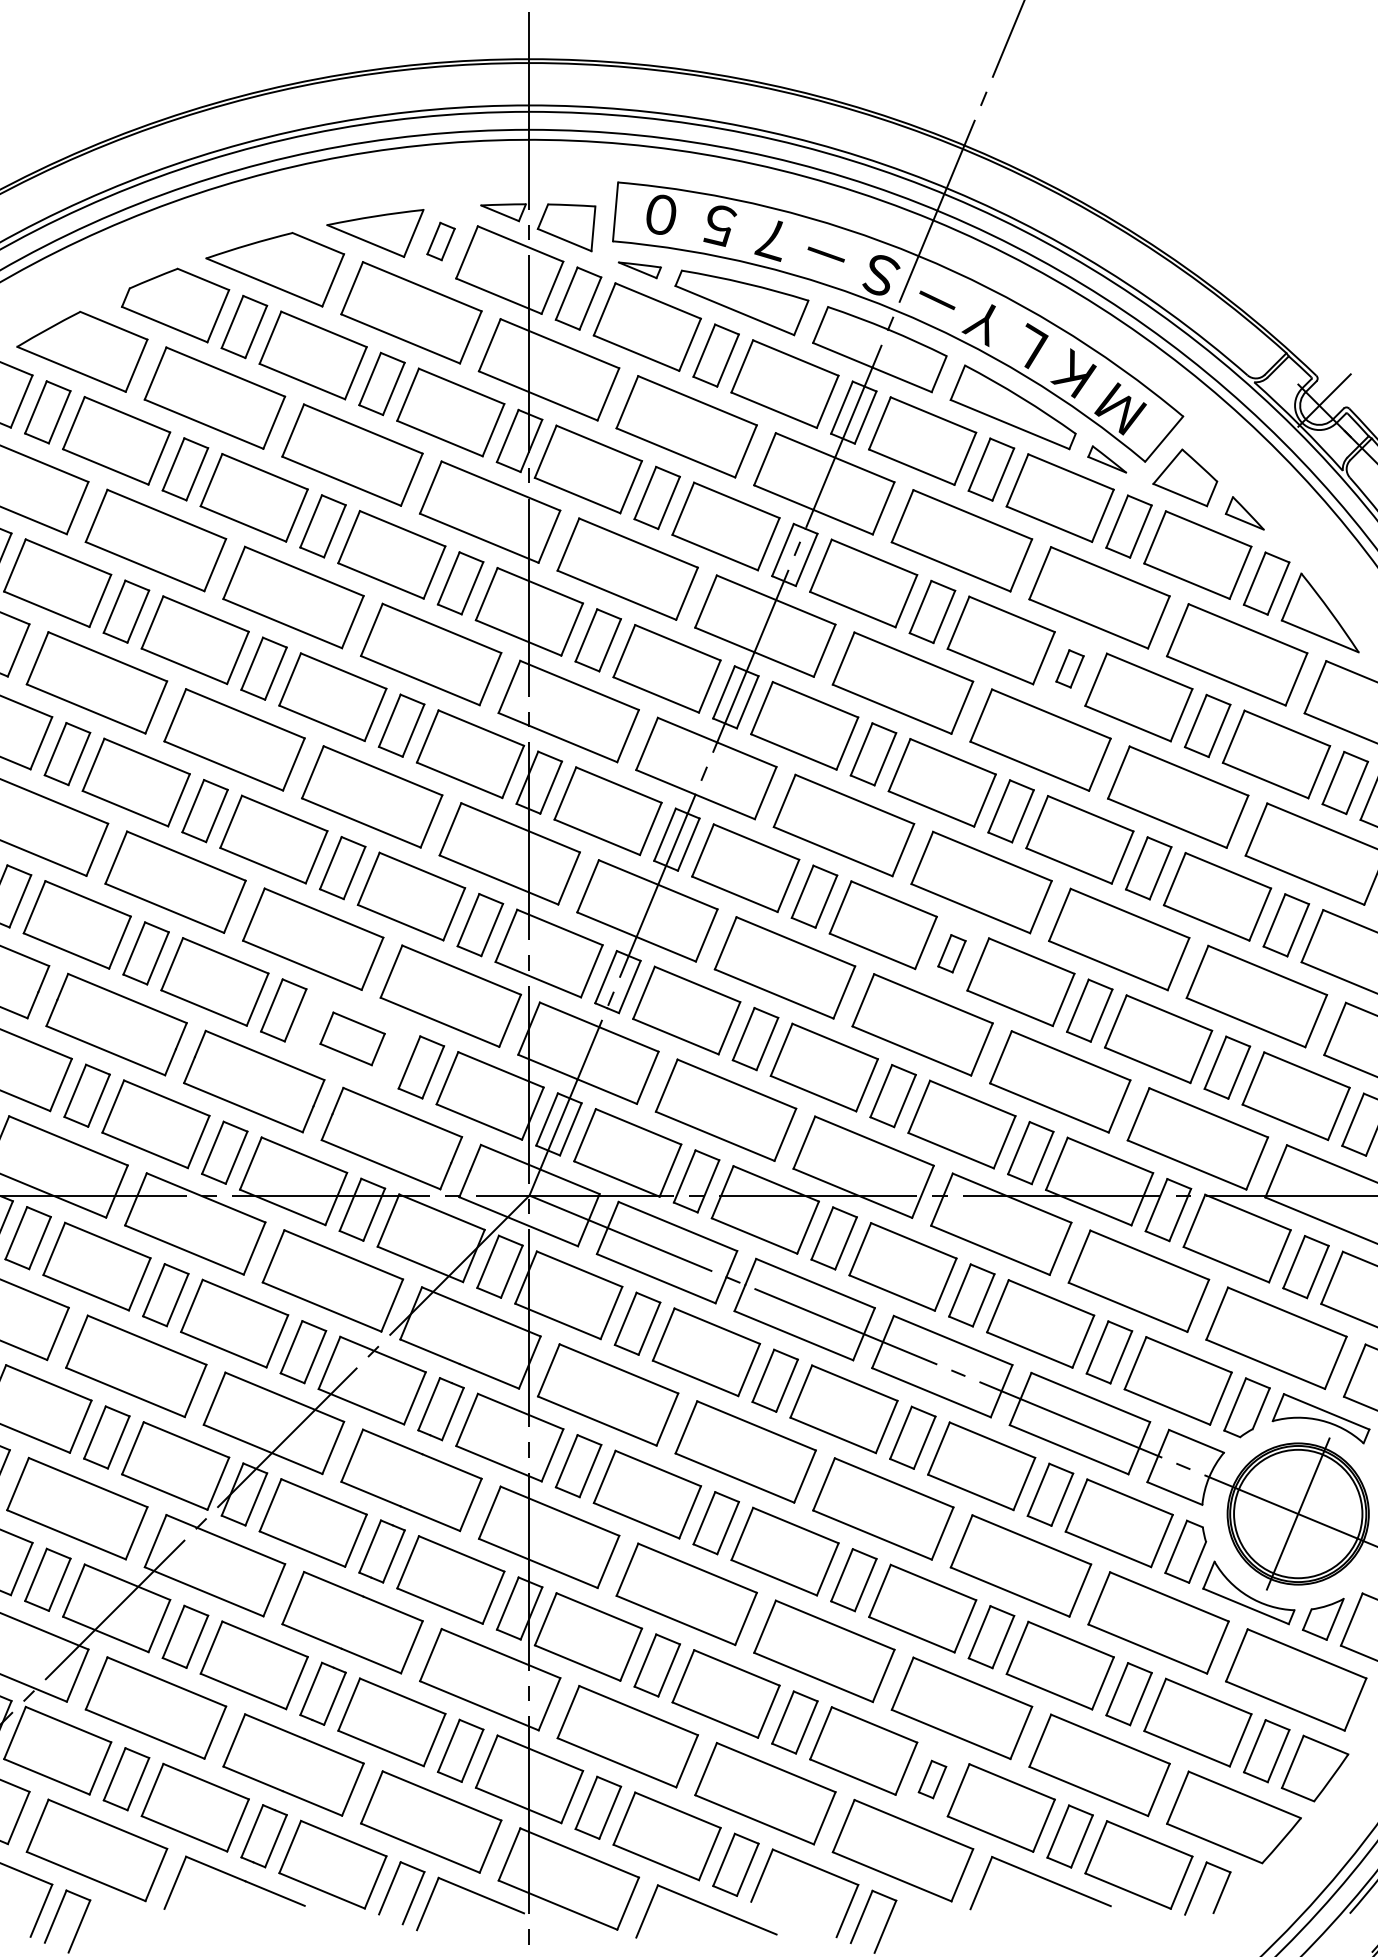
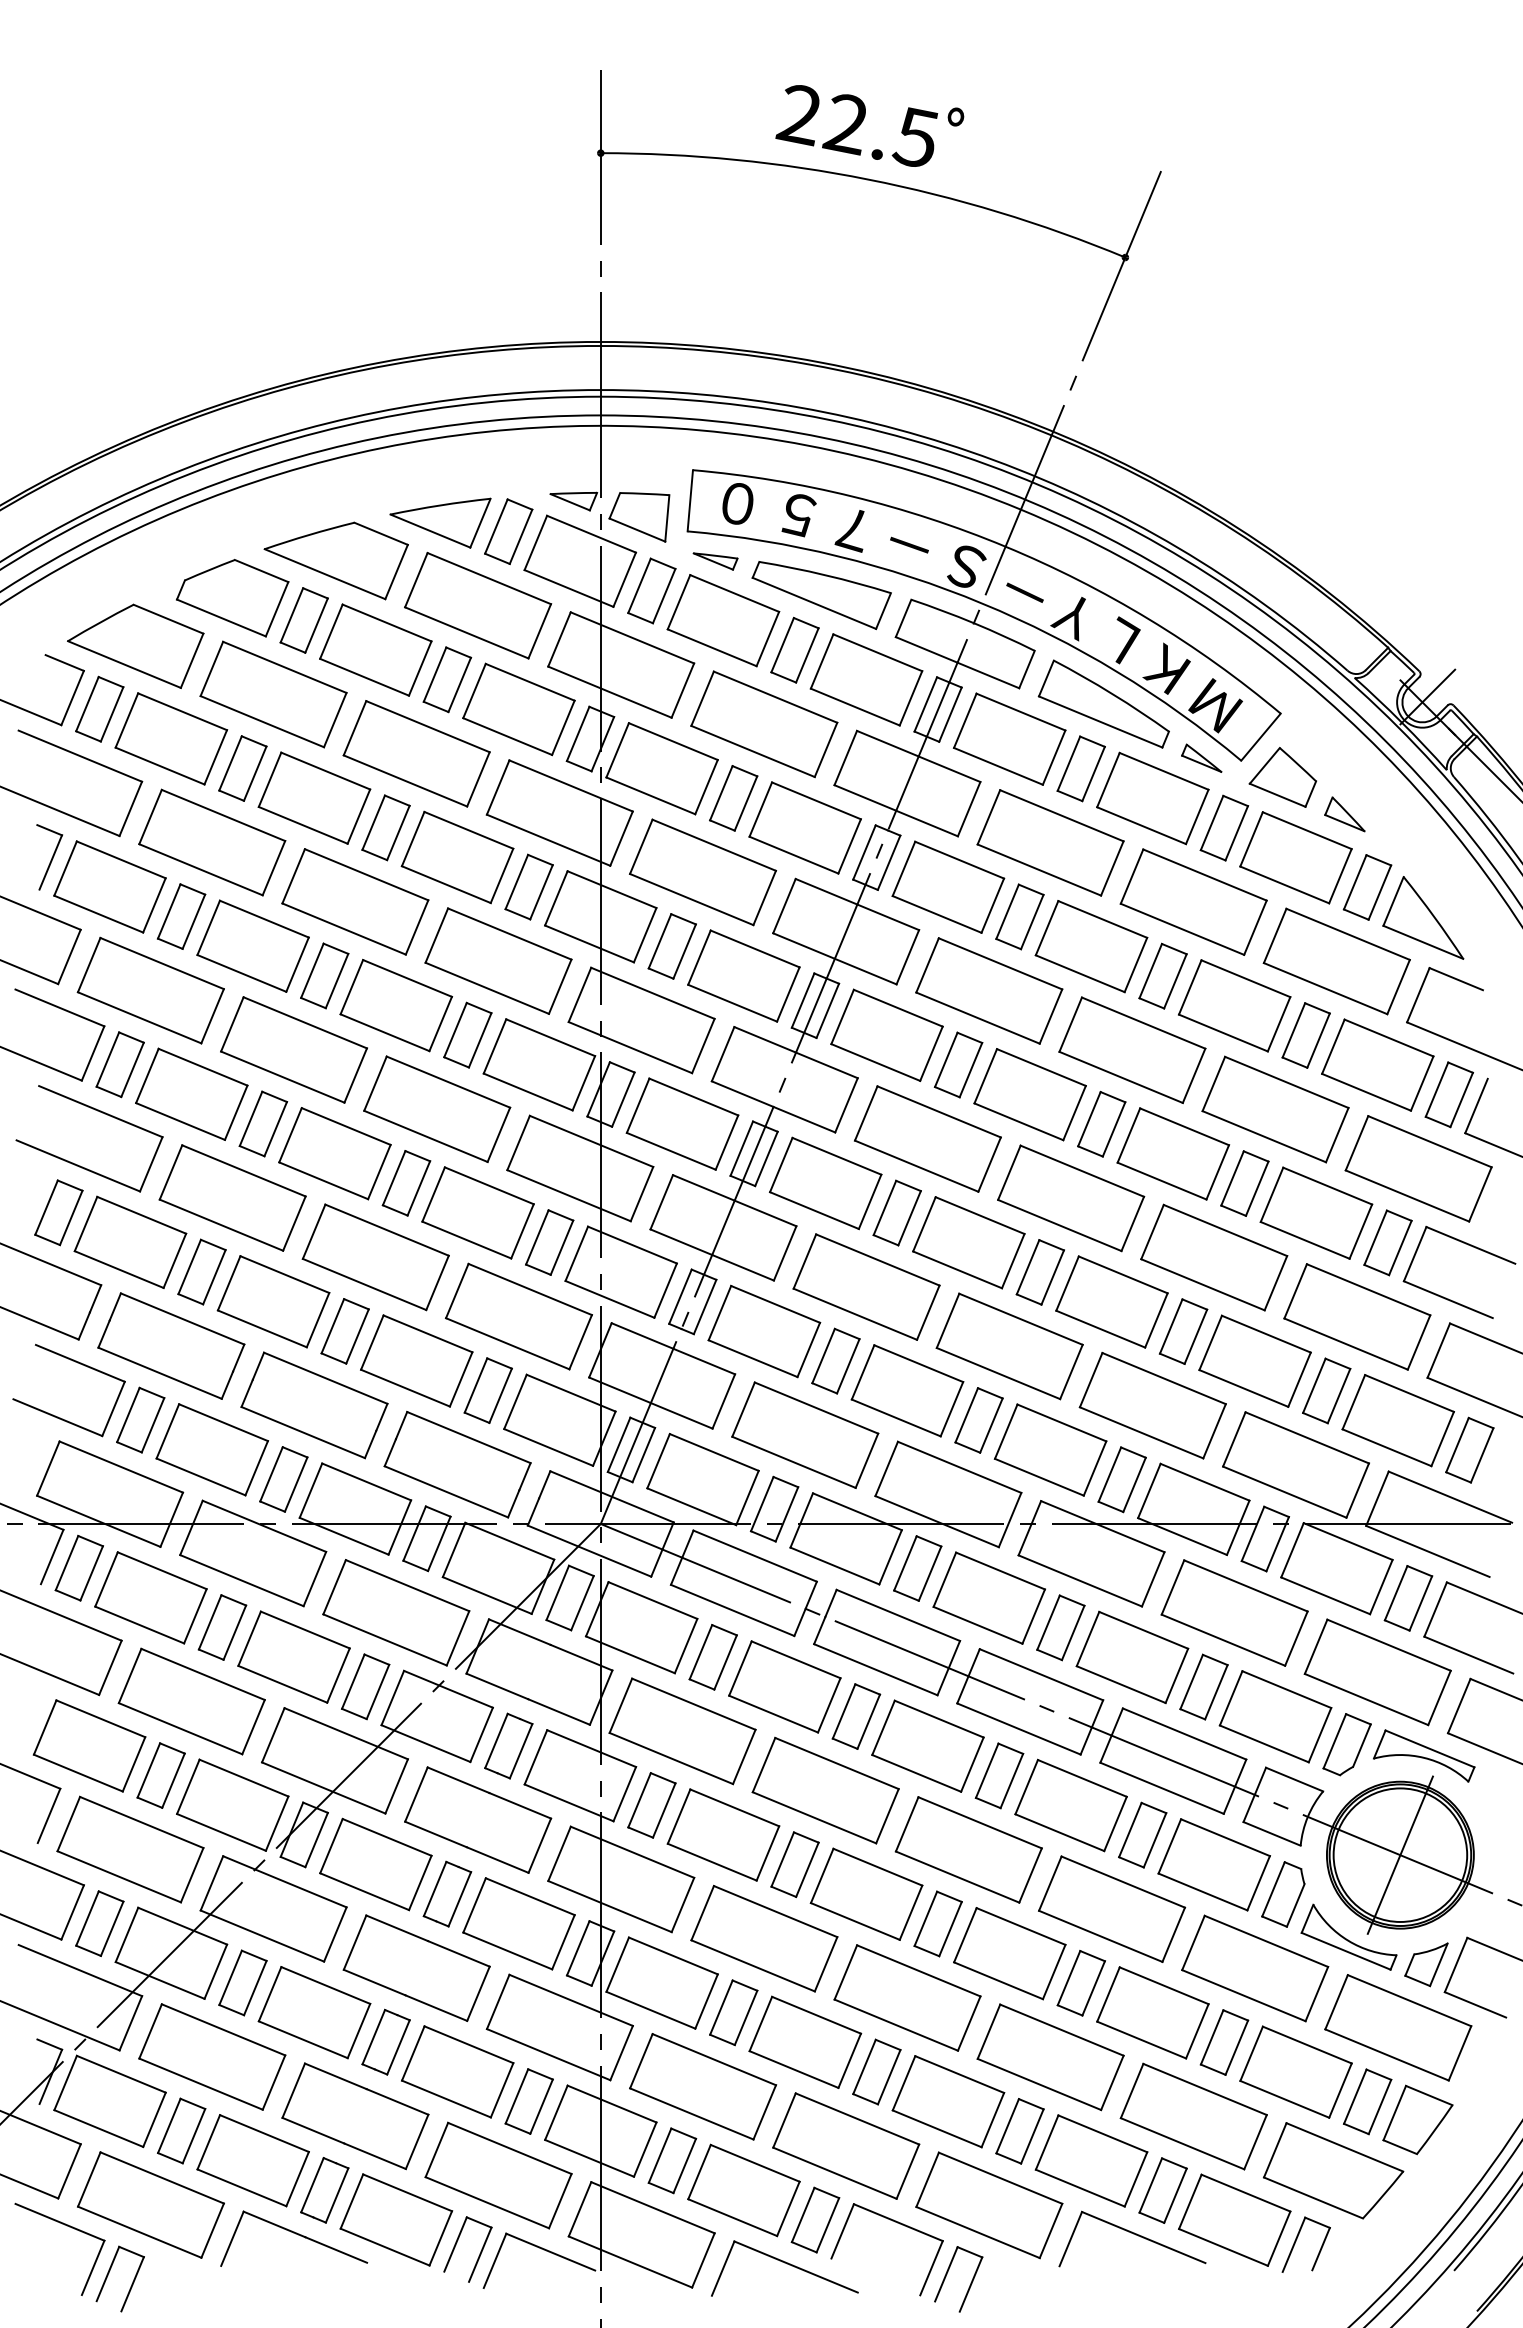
part: (440, 241) -> (508, 531), size x1.67
part: (1069, 668) -> (1162, 975), size x1.67
part: (951, 953) -> (1039, 1272), size x1.67
part: (352, 1038) -> (416, 1360), size x1.67
part: (932, 1779) -> (1019, 2131), size x1.67

